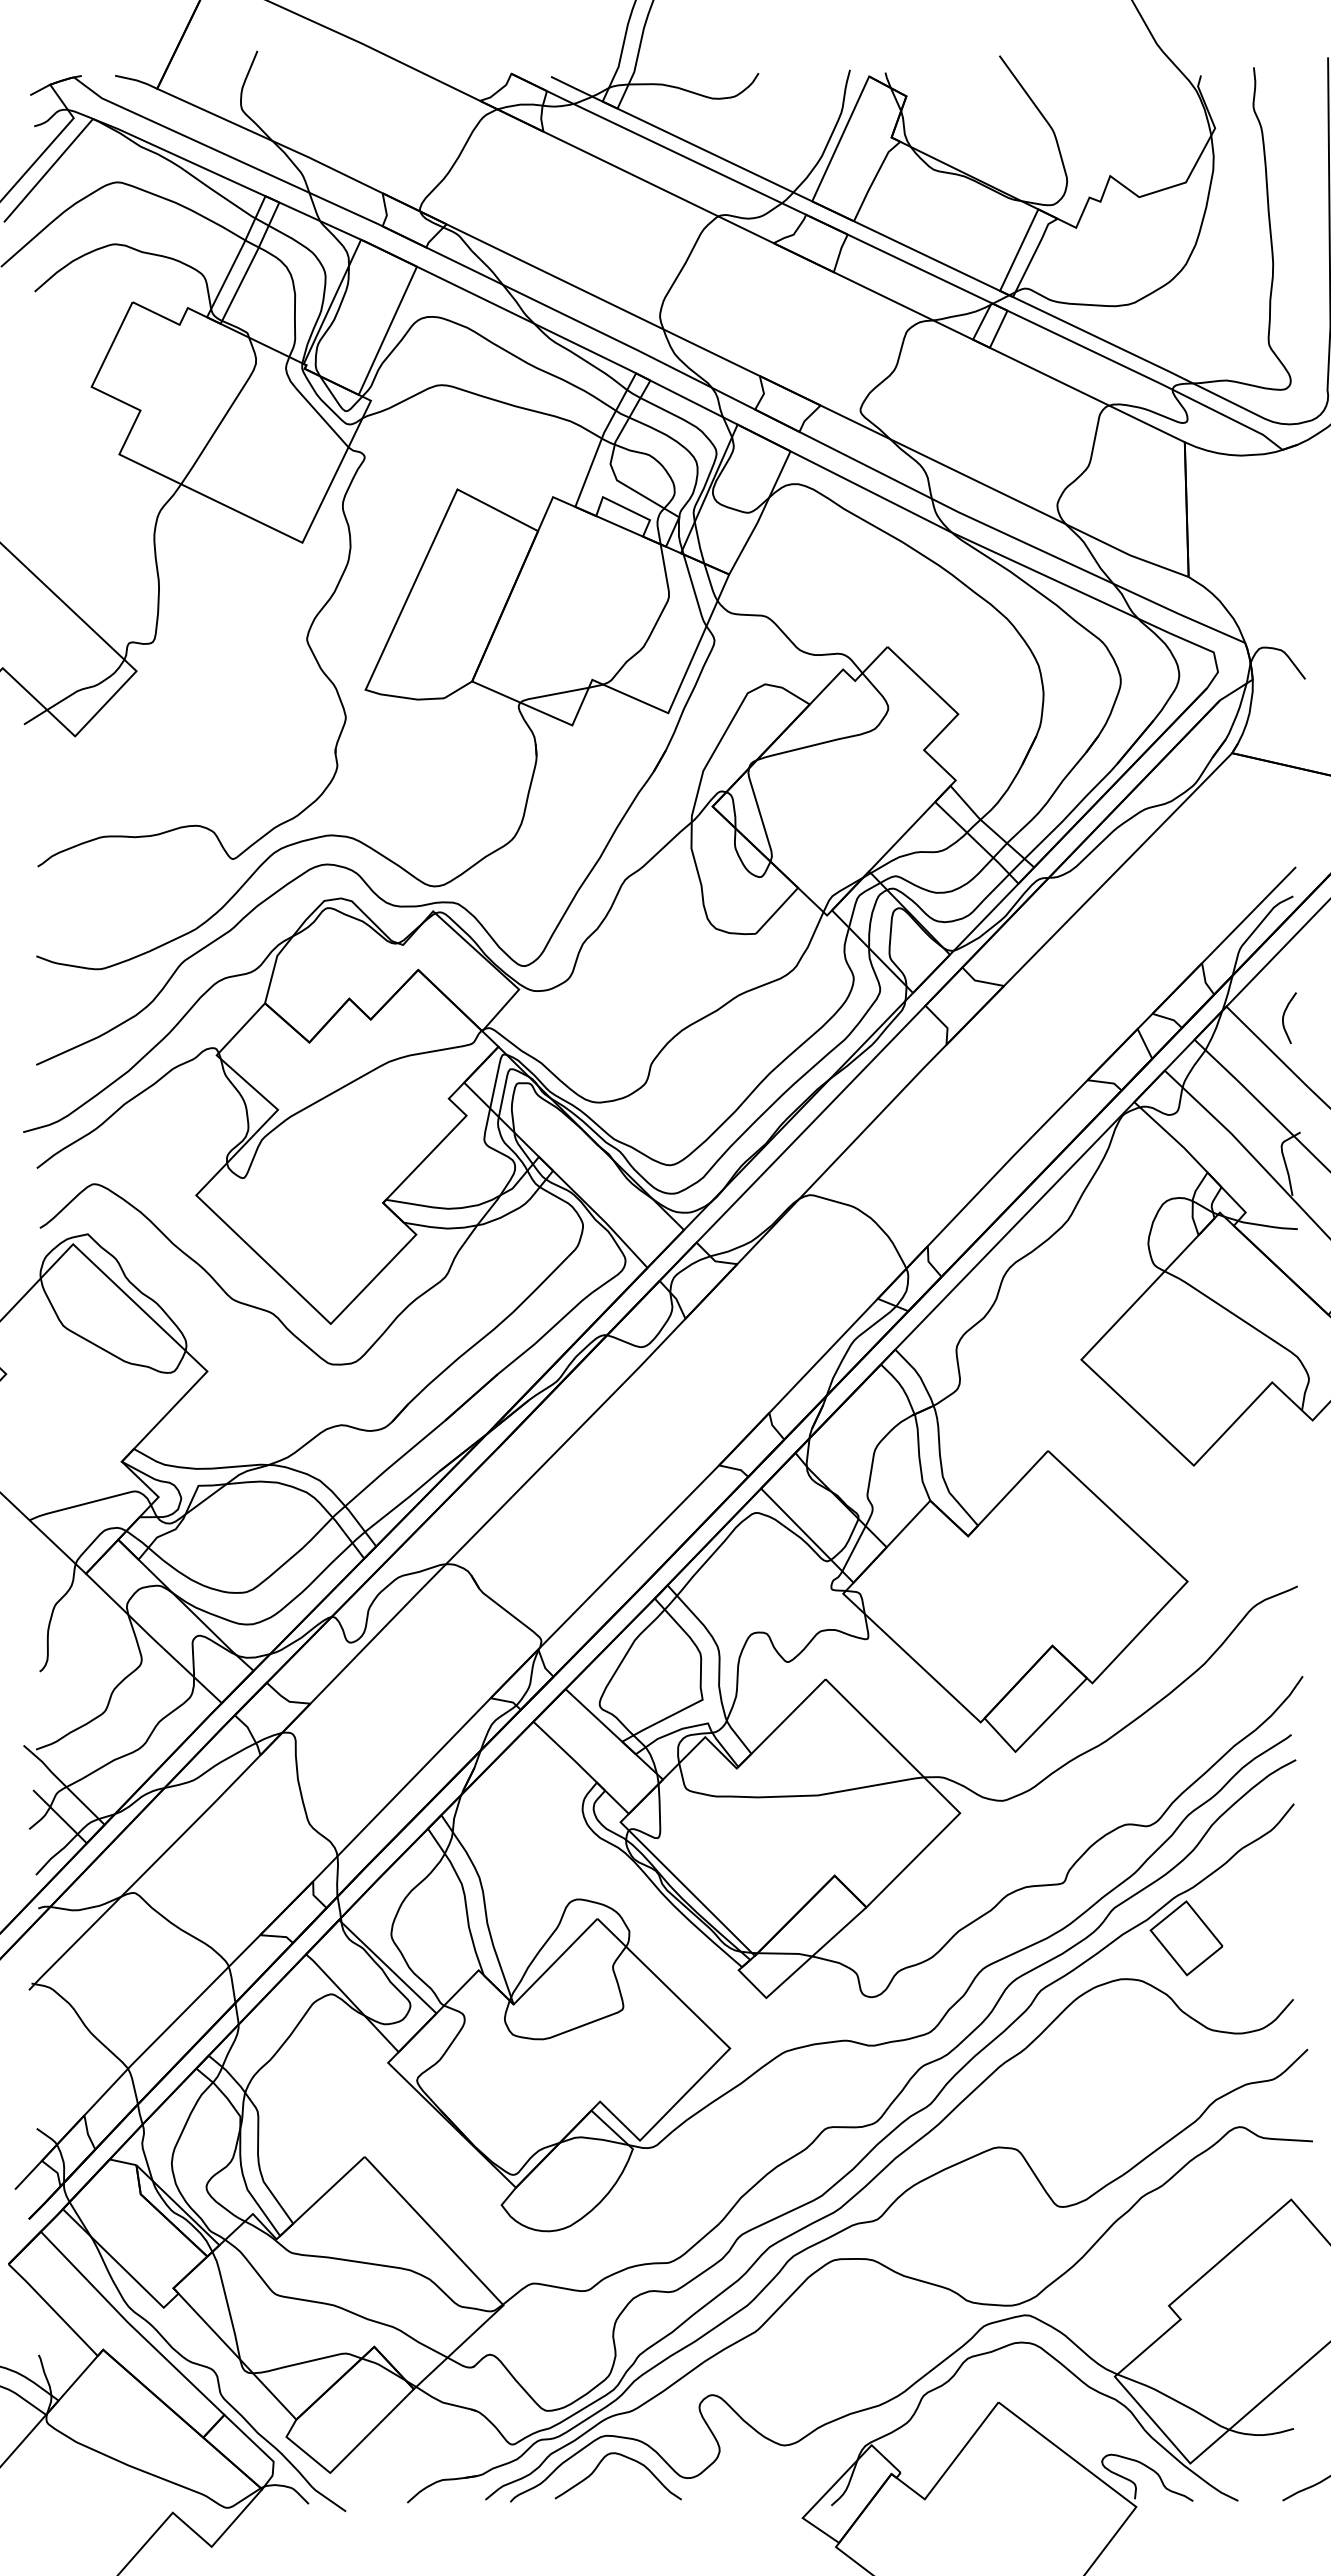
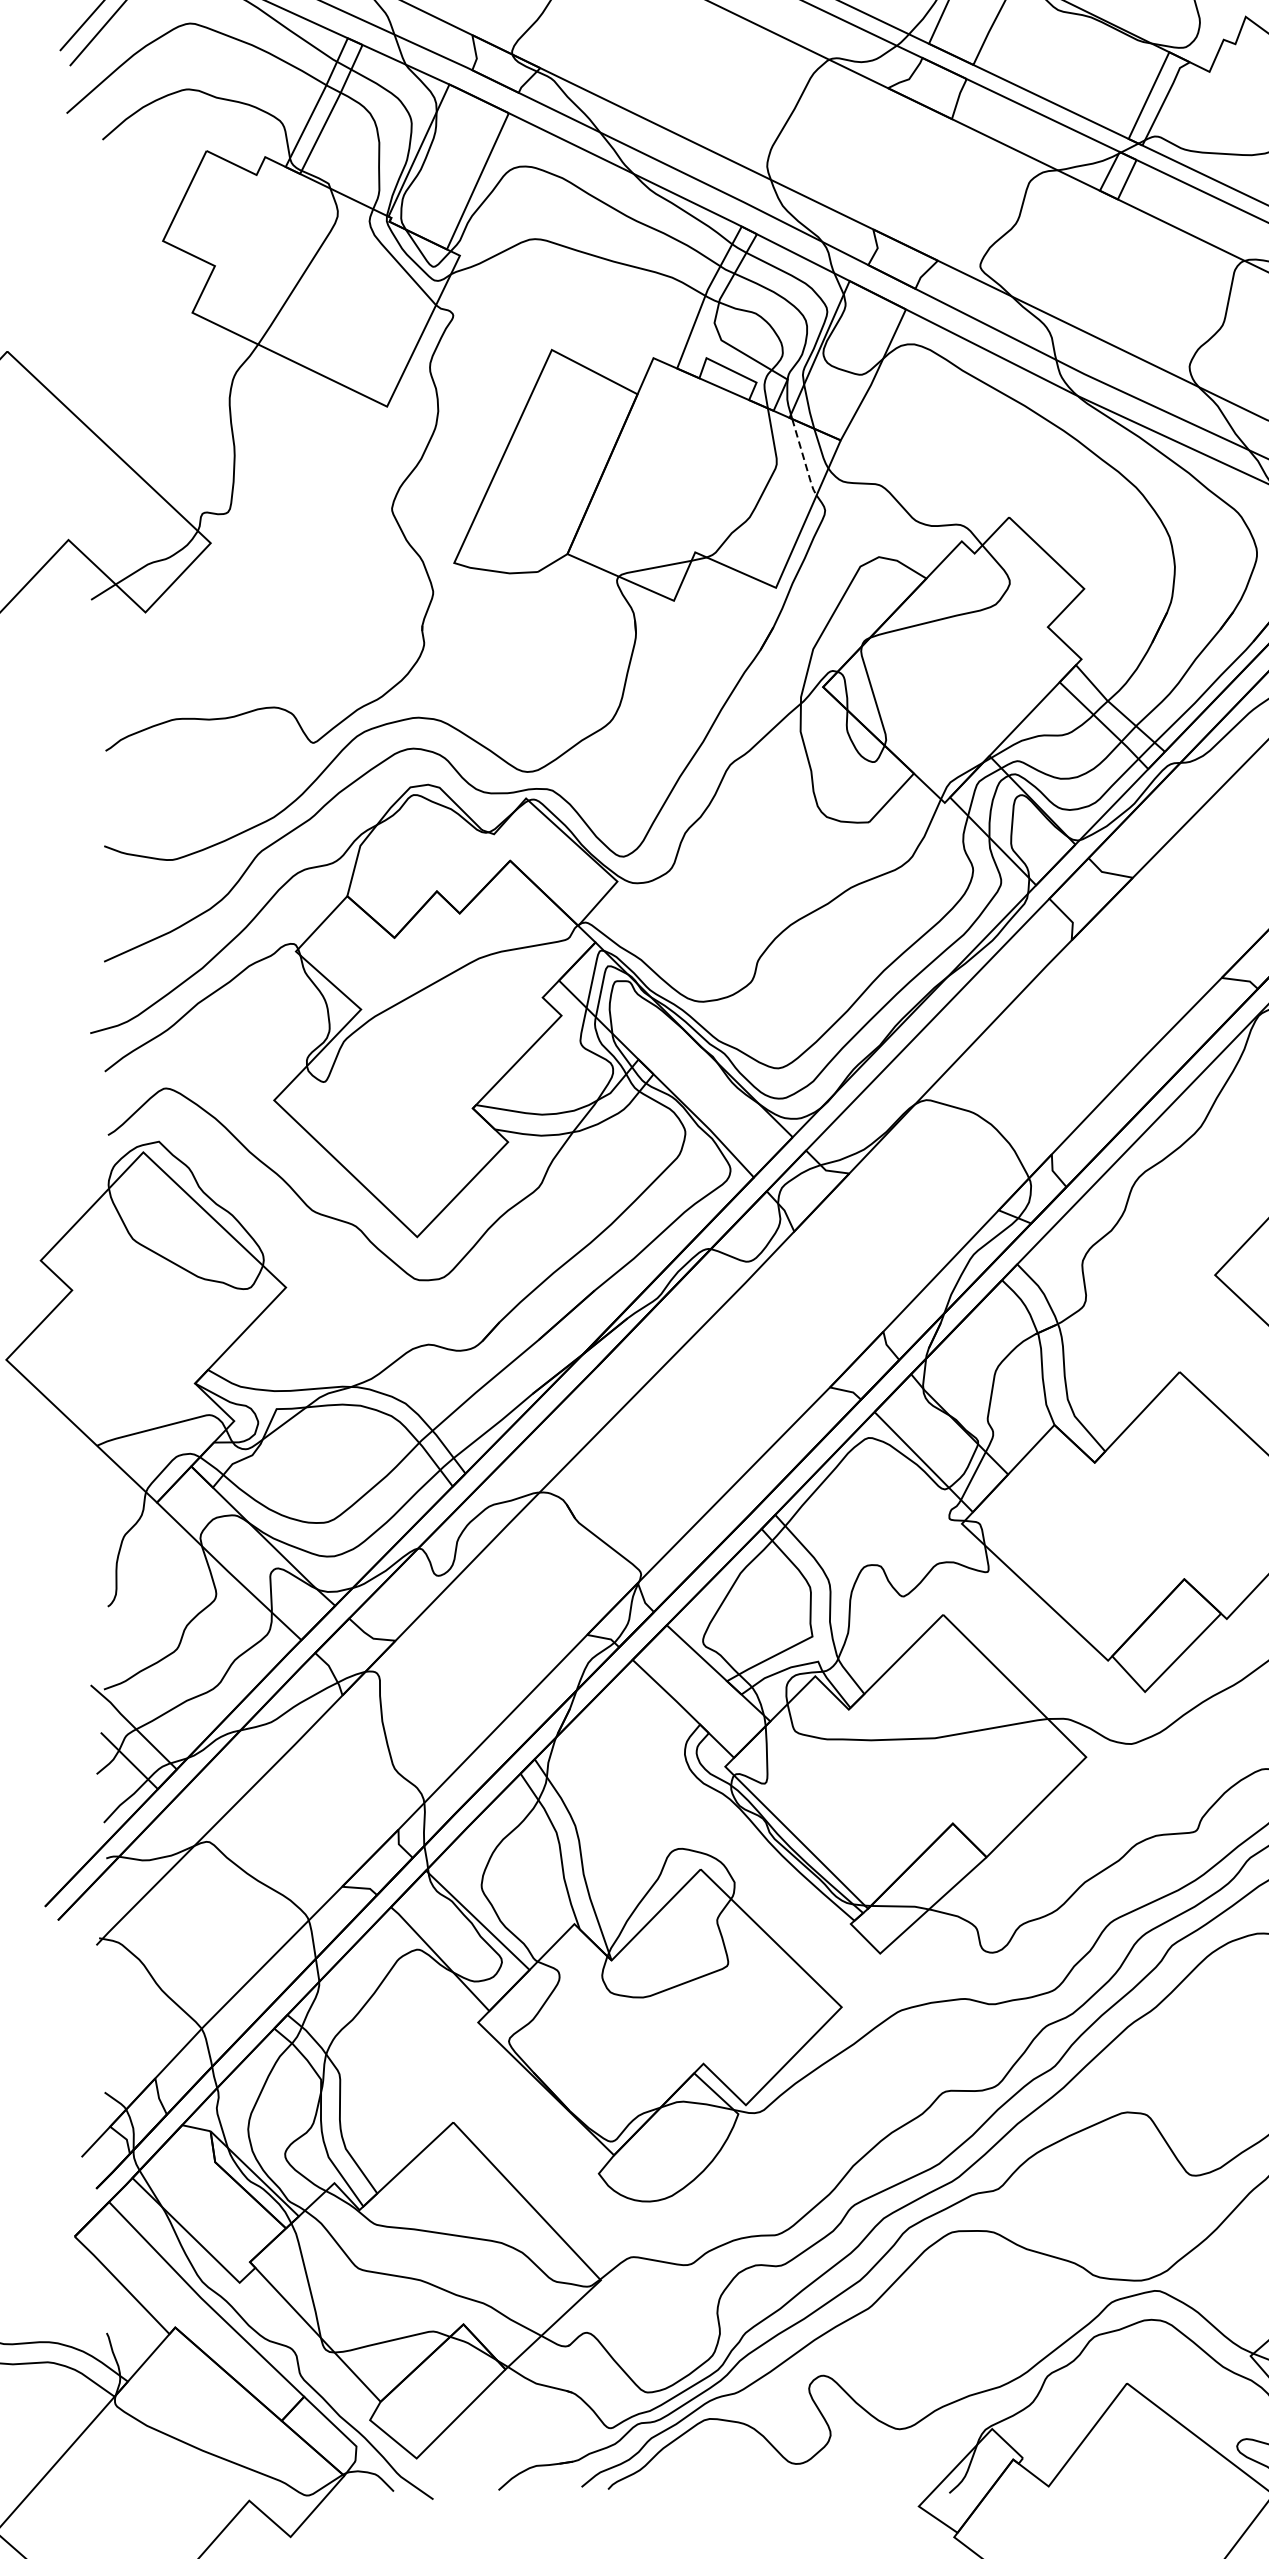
line: (694, 591) -> (803, 458), solid -> dashed
curve: (624, 2457) -> (729, 2442), removed

